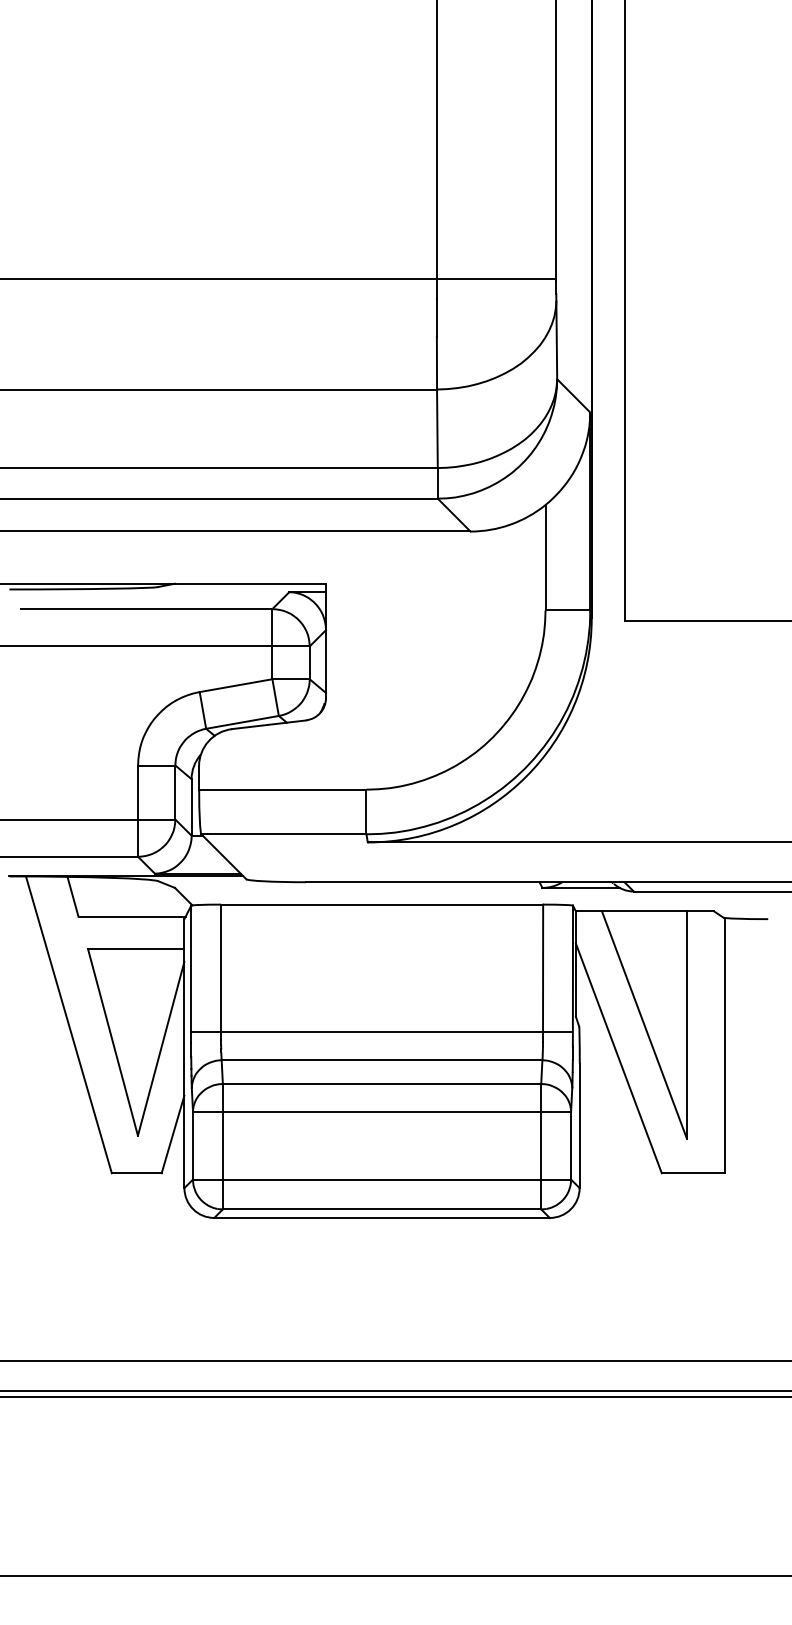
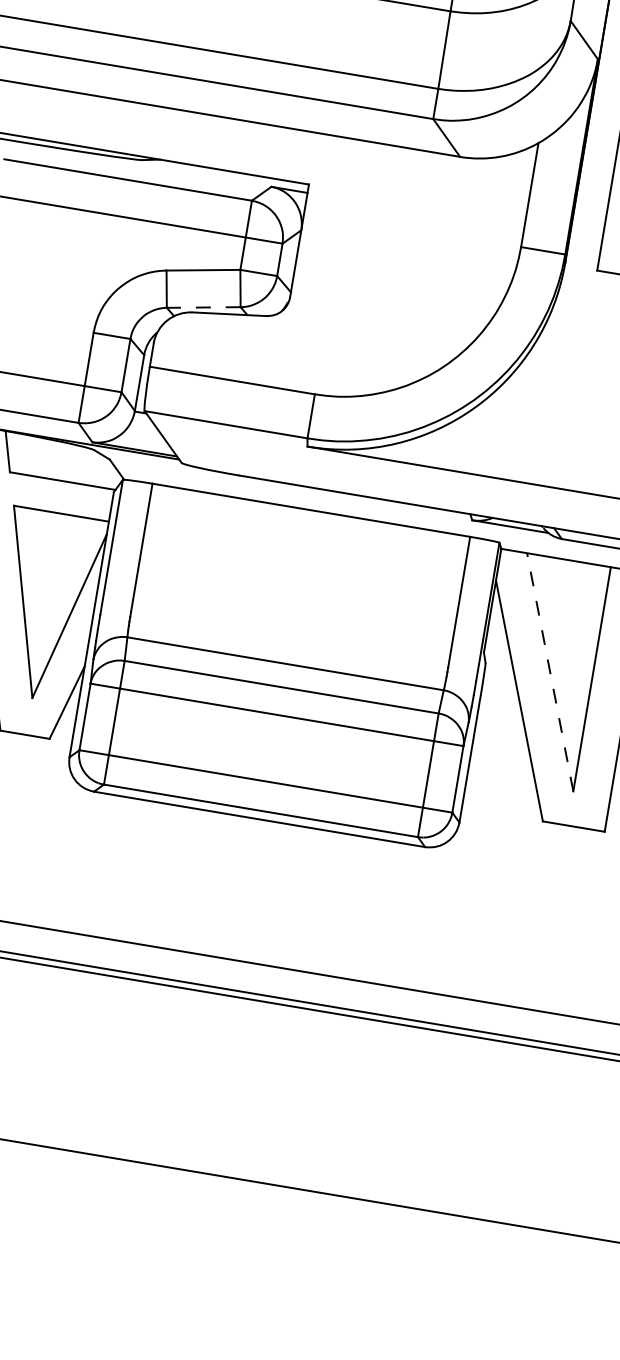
line: (242, 722) -> (203, 307), solid -> dashed
line: (644, 1024) -> (550, 671), solid -> dashed
line: (382, 1032) -> (290, 636), removed

